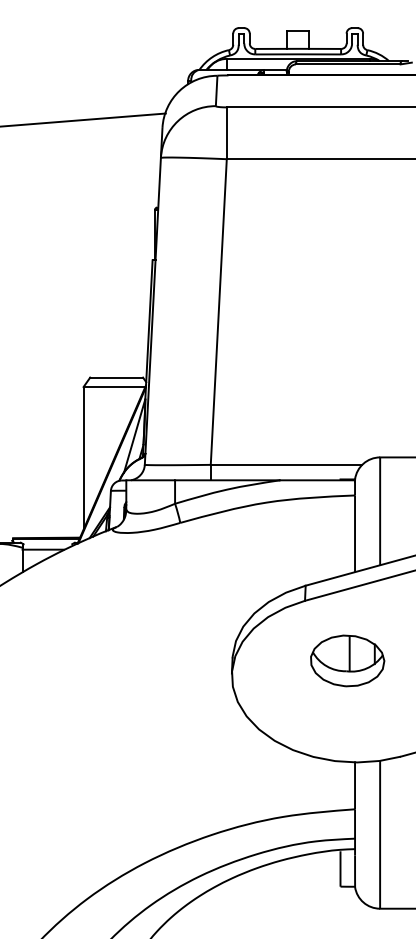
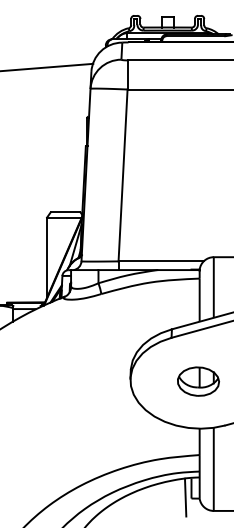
part: (347, 660) -> (198, 381), moved
line: (329, 884) -> (185, 497), added

